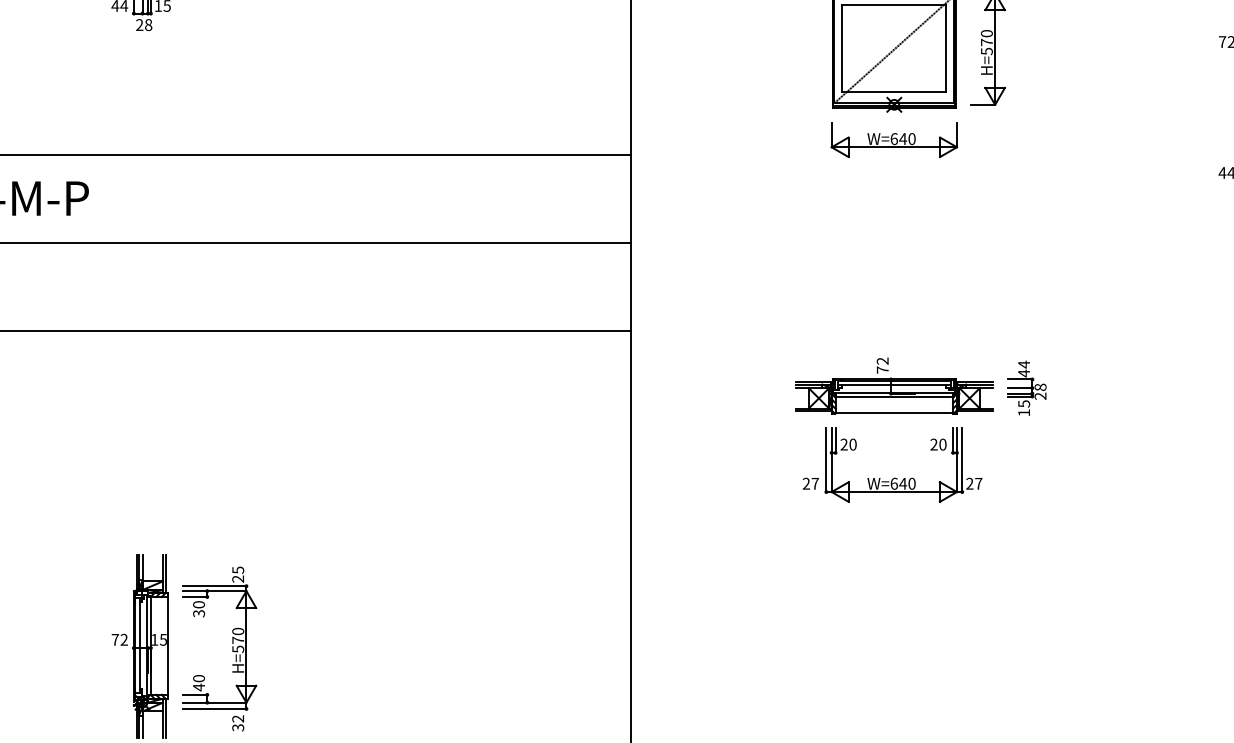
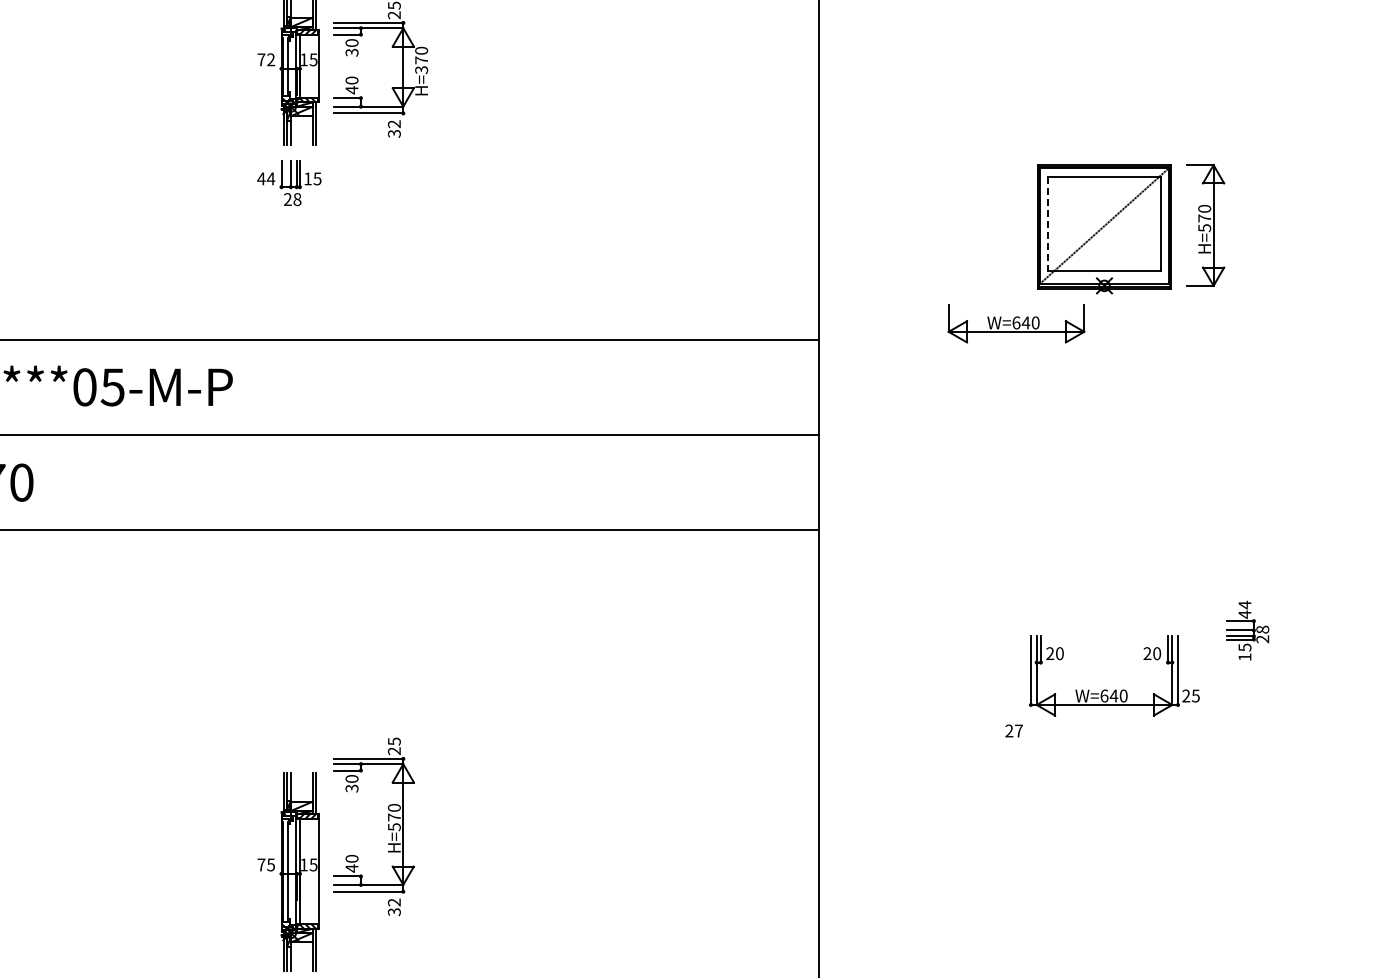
line: (842, 48) -> (1048, 224), solid -> dashed
part: (894, 139) -> (1016, 323), moved
part: (894, 386) -> (1104, 590), removed
part: (1026, 388) -> (1247, 630), moved
text: (810, 483) -> (1013, 730), moved
text: (978, 483) -> (1195, 695), 27 -> 25
text: (124, 639) -> (271, 864), 72 -> 75
part: (232, 648) -> (388, 826), moved

